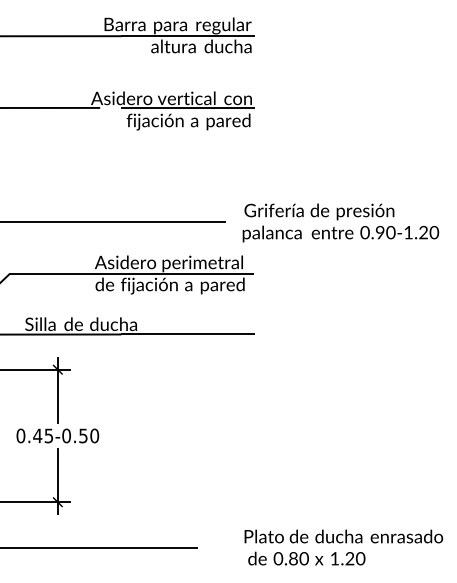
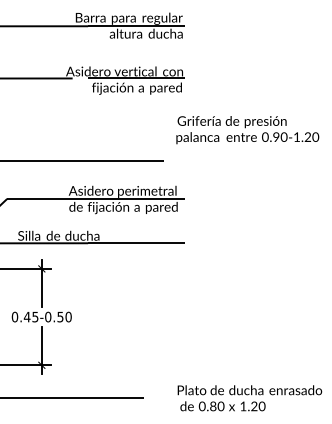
text: (340, 222) -> (247, 129), moved

